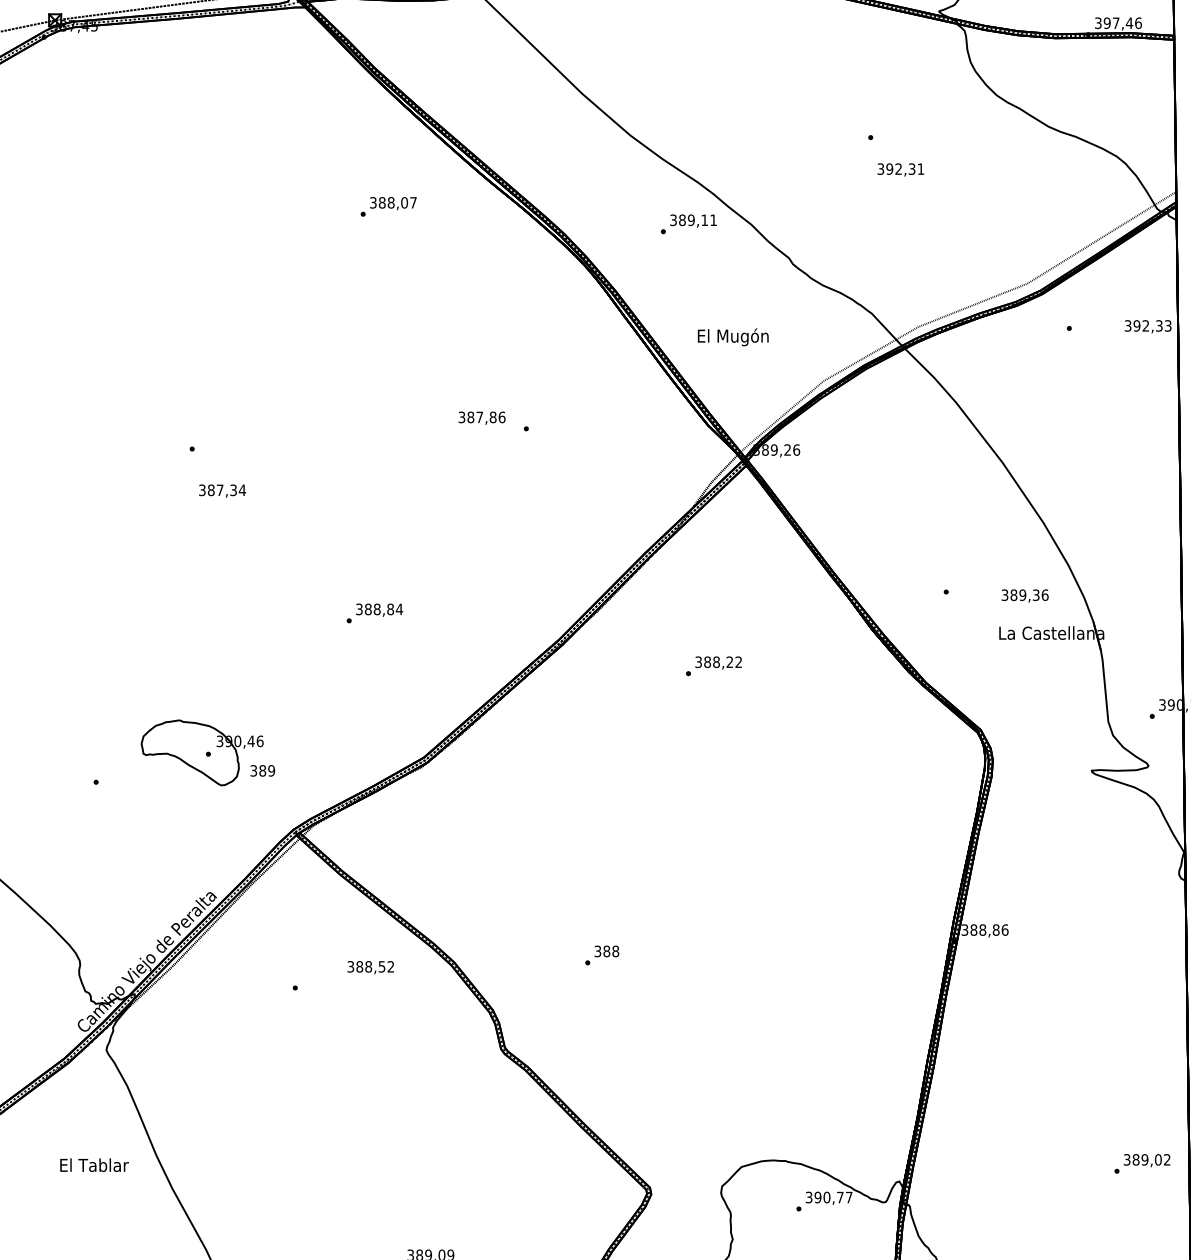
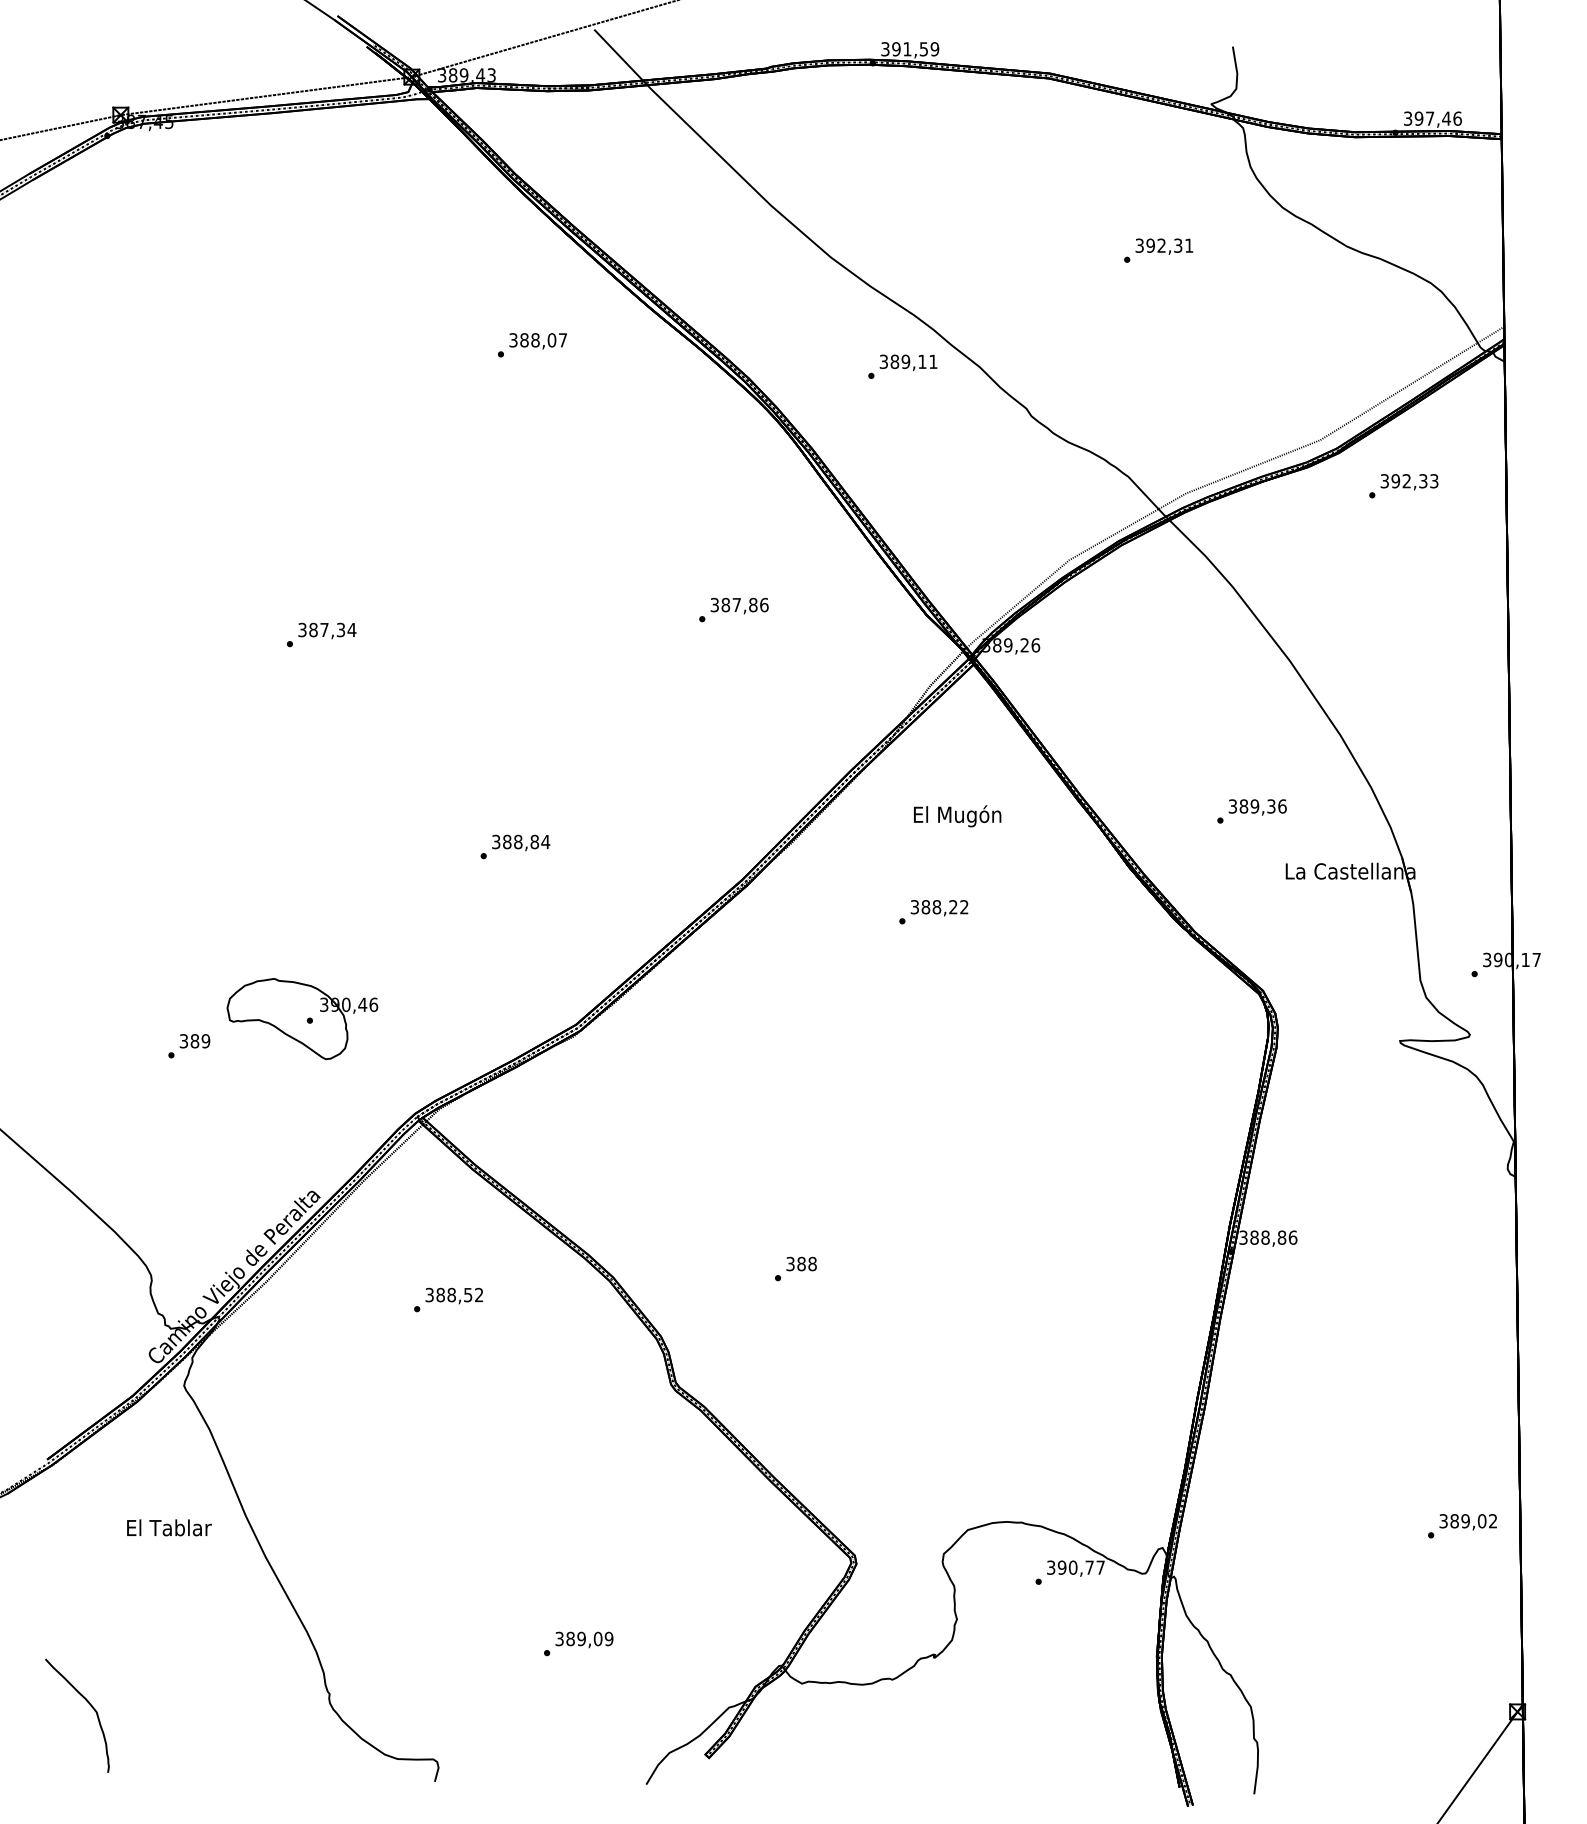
text: (900, 169) -> (1164, 246), moved
text: (1148, 326) -> (1409, 482), moved
text: (733, 337) -> (957, 816), moved
text: (481, 417) -> (739, 605), moved
text: (222, 490) -> (327, 630), moved
text: (1024, 596) -> (1257, 807), moved
text: (262, 771) -> (194, 1041), moved
text: (370, 967) -> (453, 1295), moved

